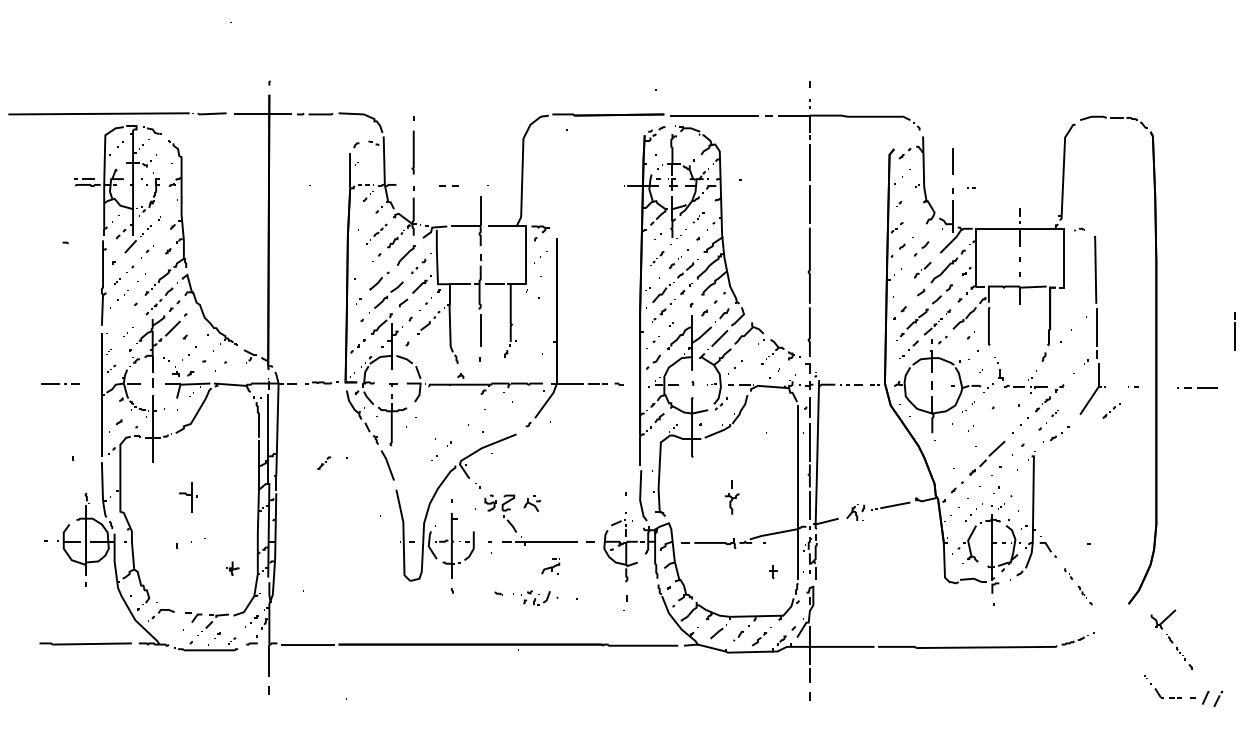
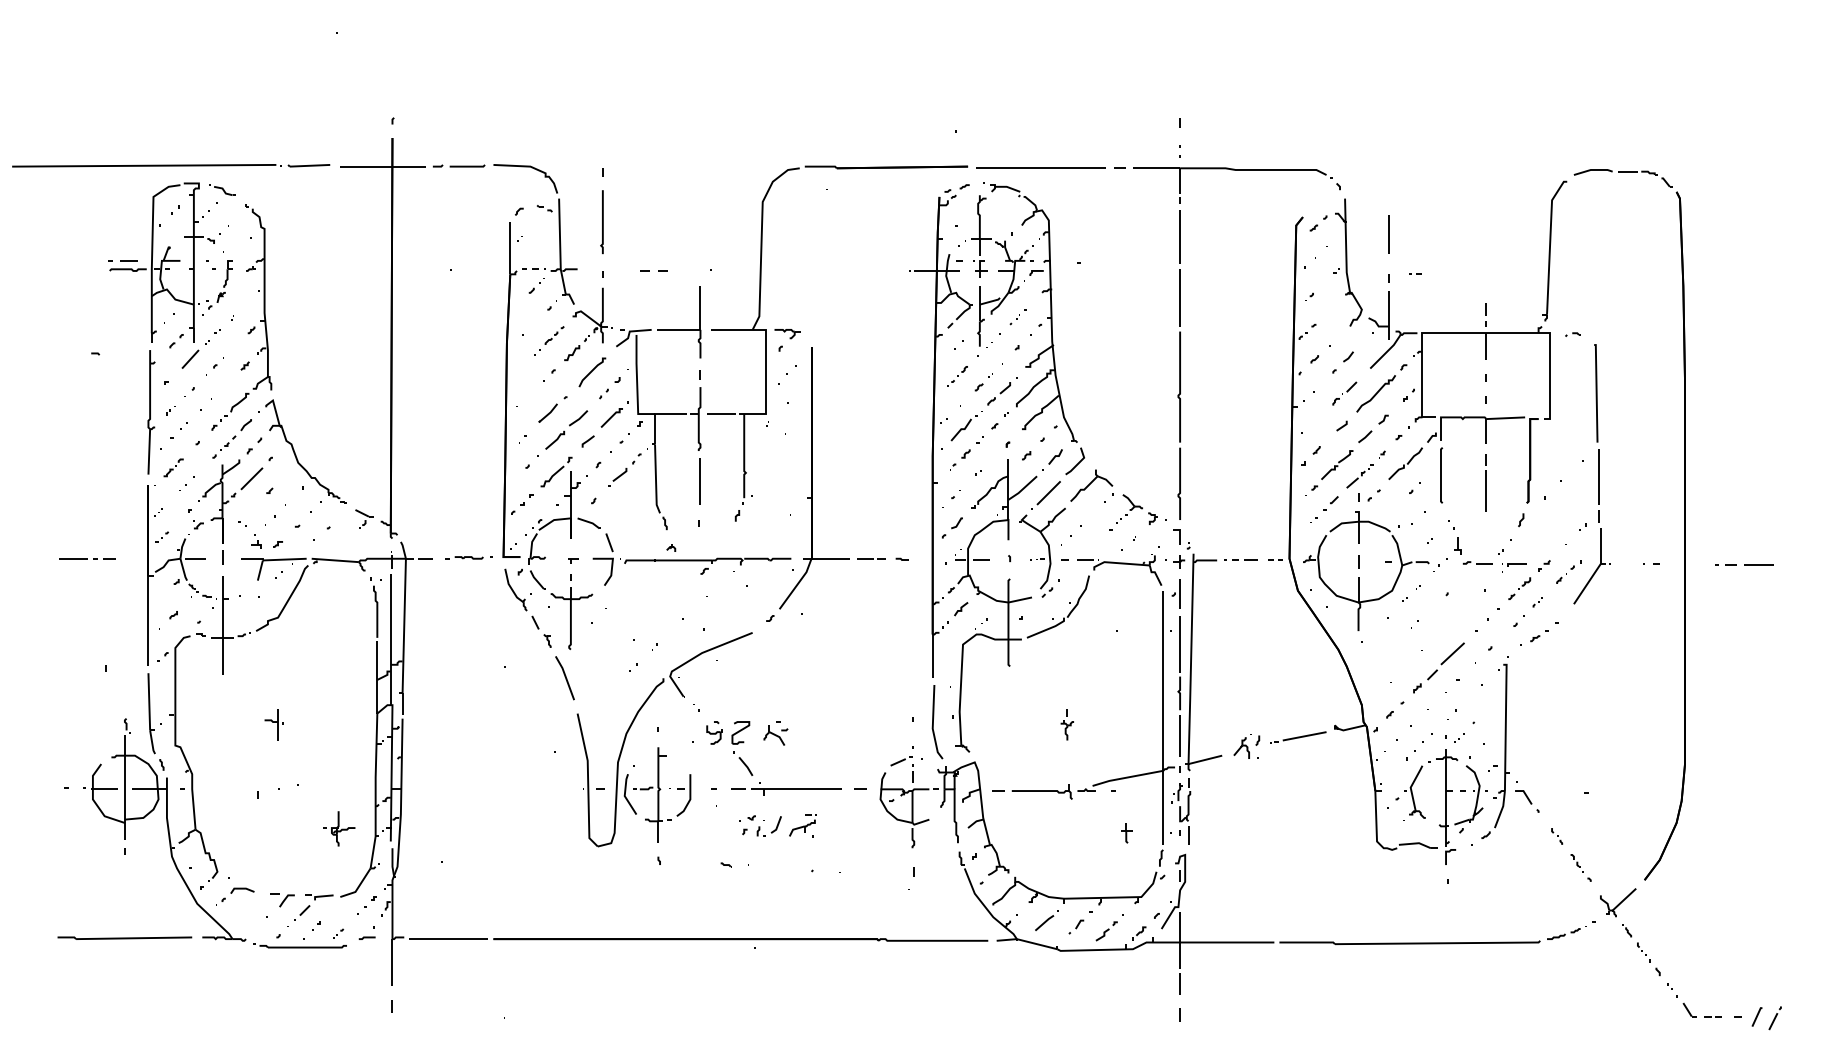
line: (1234, 331) -> (1485, 482), moved
part: (1111, 410) -> (1568, 571), moved
part: (324, 462) -> (174, 466), moved
part: (187, 496) -> (273, 723), size x0.71
part: (732, 497) -> (1067, 724), size x0.62
part: (232, 568) -> (338, 828), size x1.67
part: (535, 597) -> (759, 825), moved
part: (1171, 639) -> (1629, 931), moved

